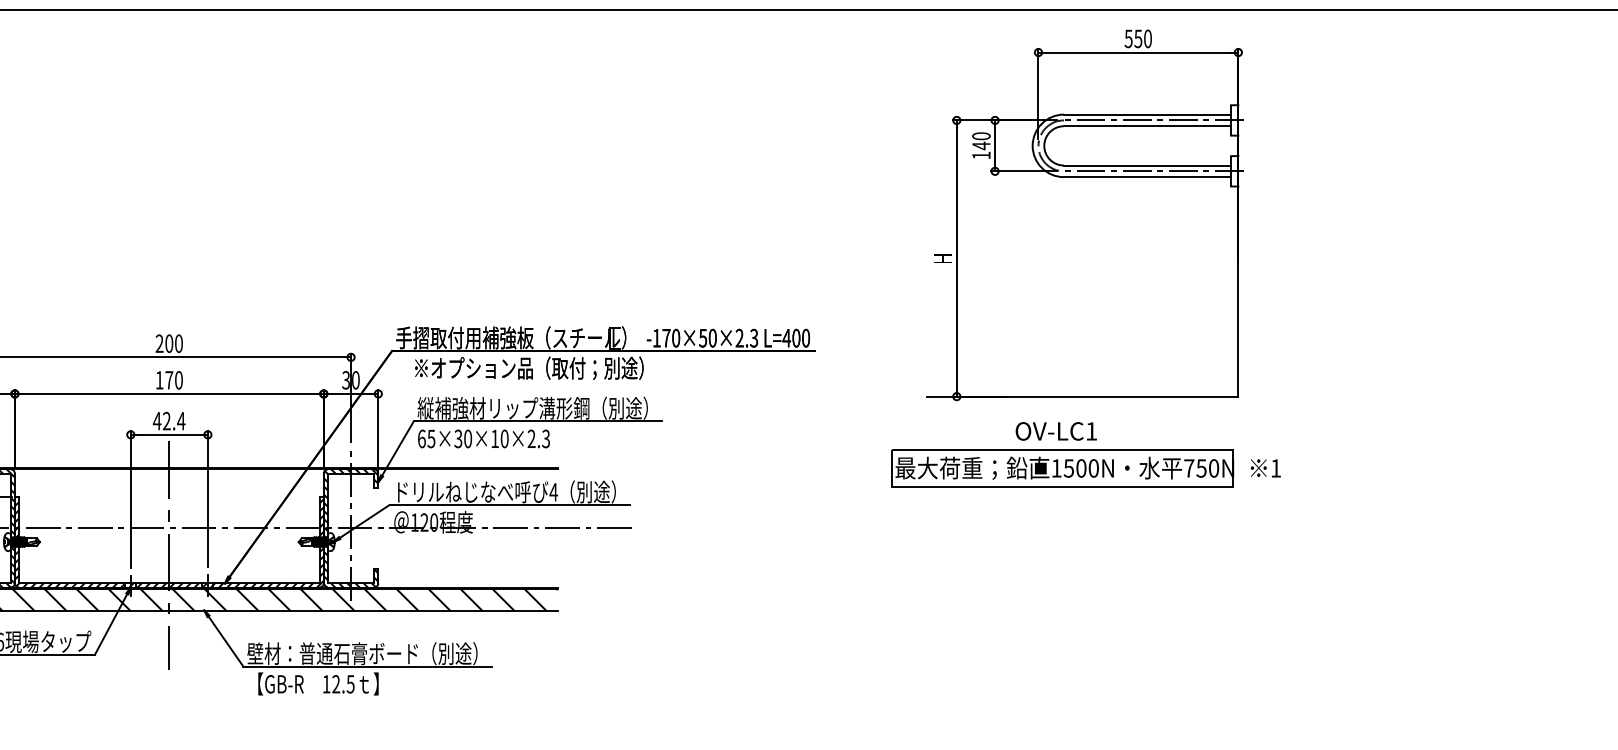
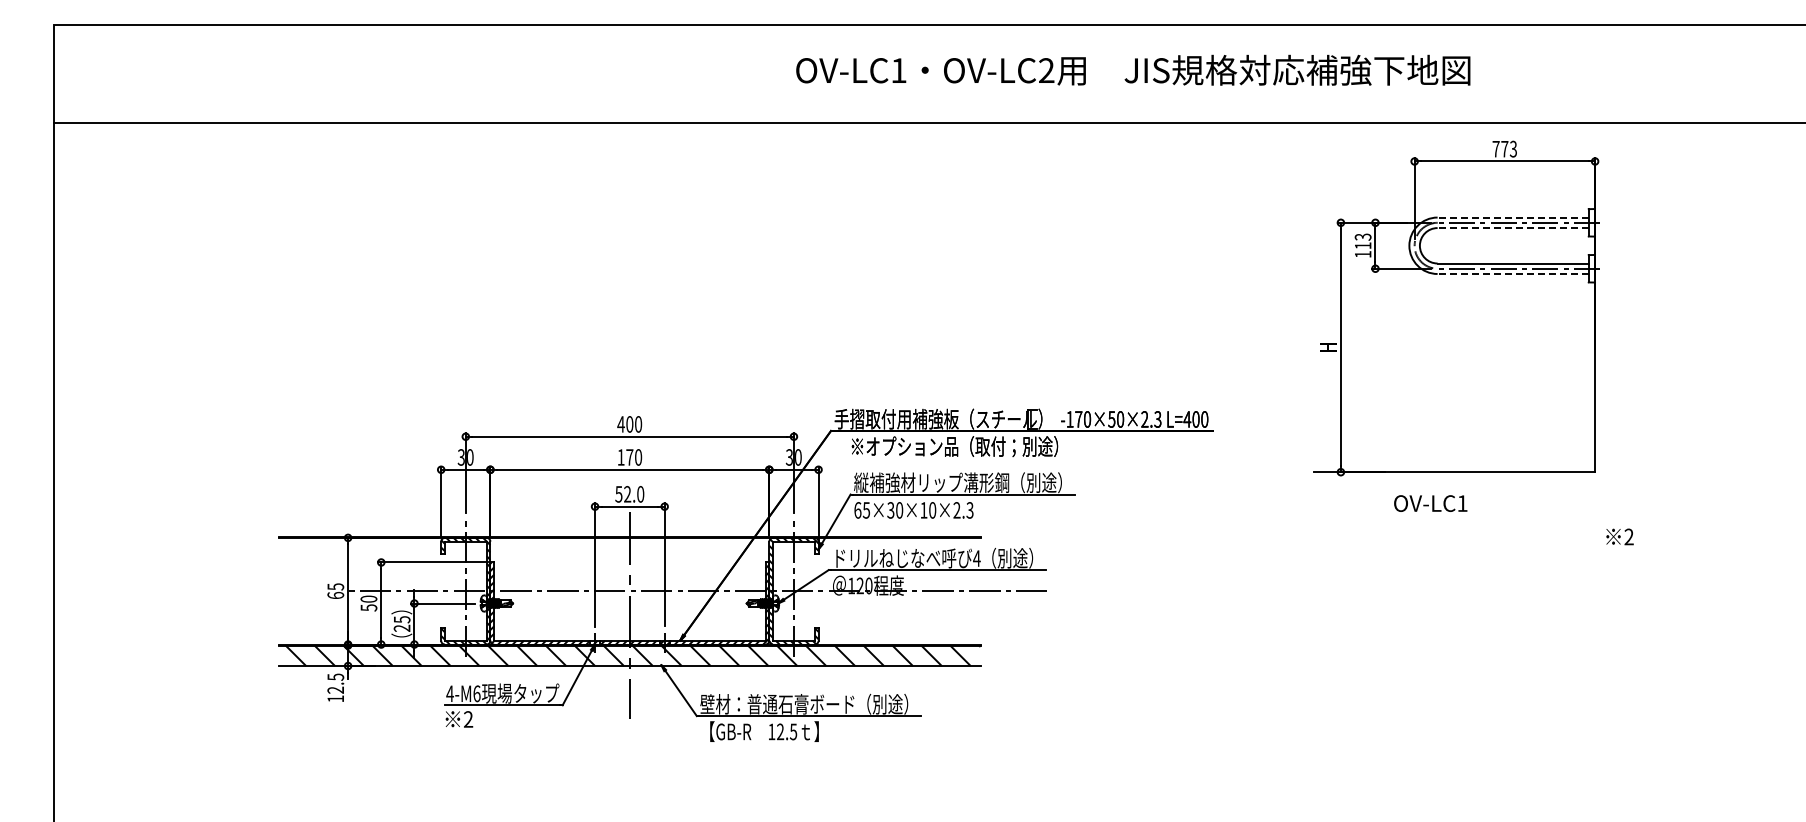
text: (1138, 38) -> (1504, 148), 550 -> 773
line: (1146, 114) -> (1512, 217), solid -> dashed
line: (1146, 126) -> (1512, 228), solid -> dashed
text: (980, 141) -> (1362, 241), 140 -> 113
line: (1146, 177) -> (1512, 274), solid -> dashed
text: (158, 343) -> (620, 424), 200 -> 400
text: (168, 421) -> (629, 494), 42.4 -> 52.0
part: (1062, 467) -> (1436, 536), removed
text: (1275, 467) -> (1628, 536), 1 -> 2

